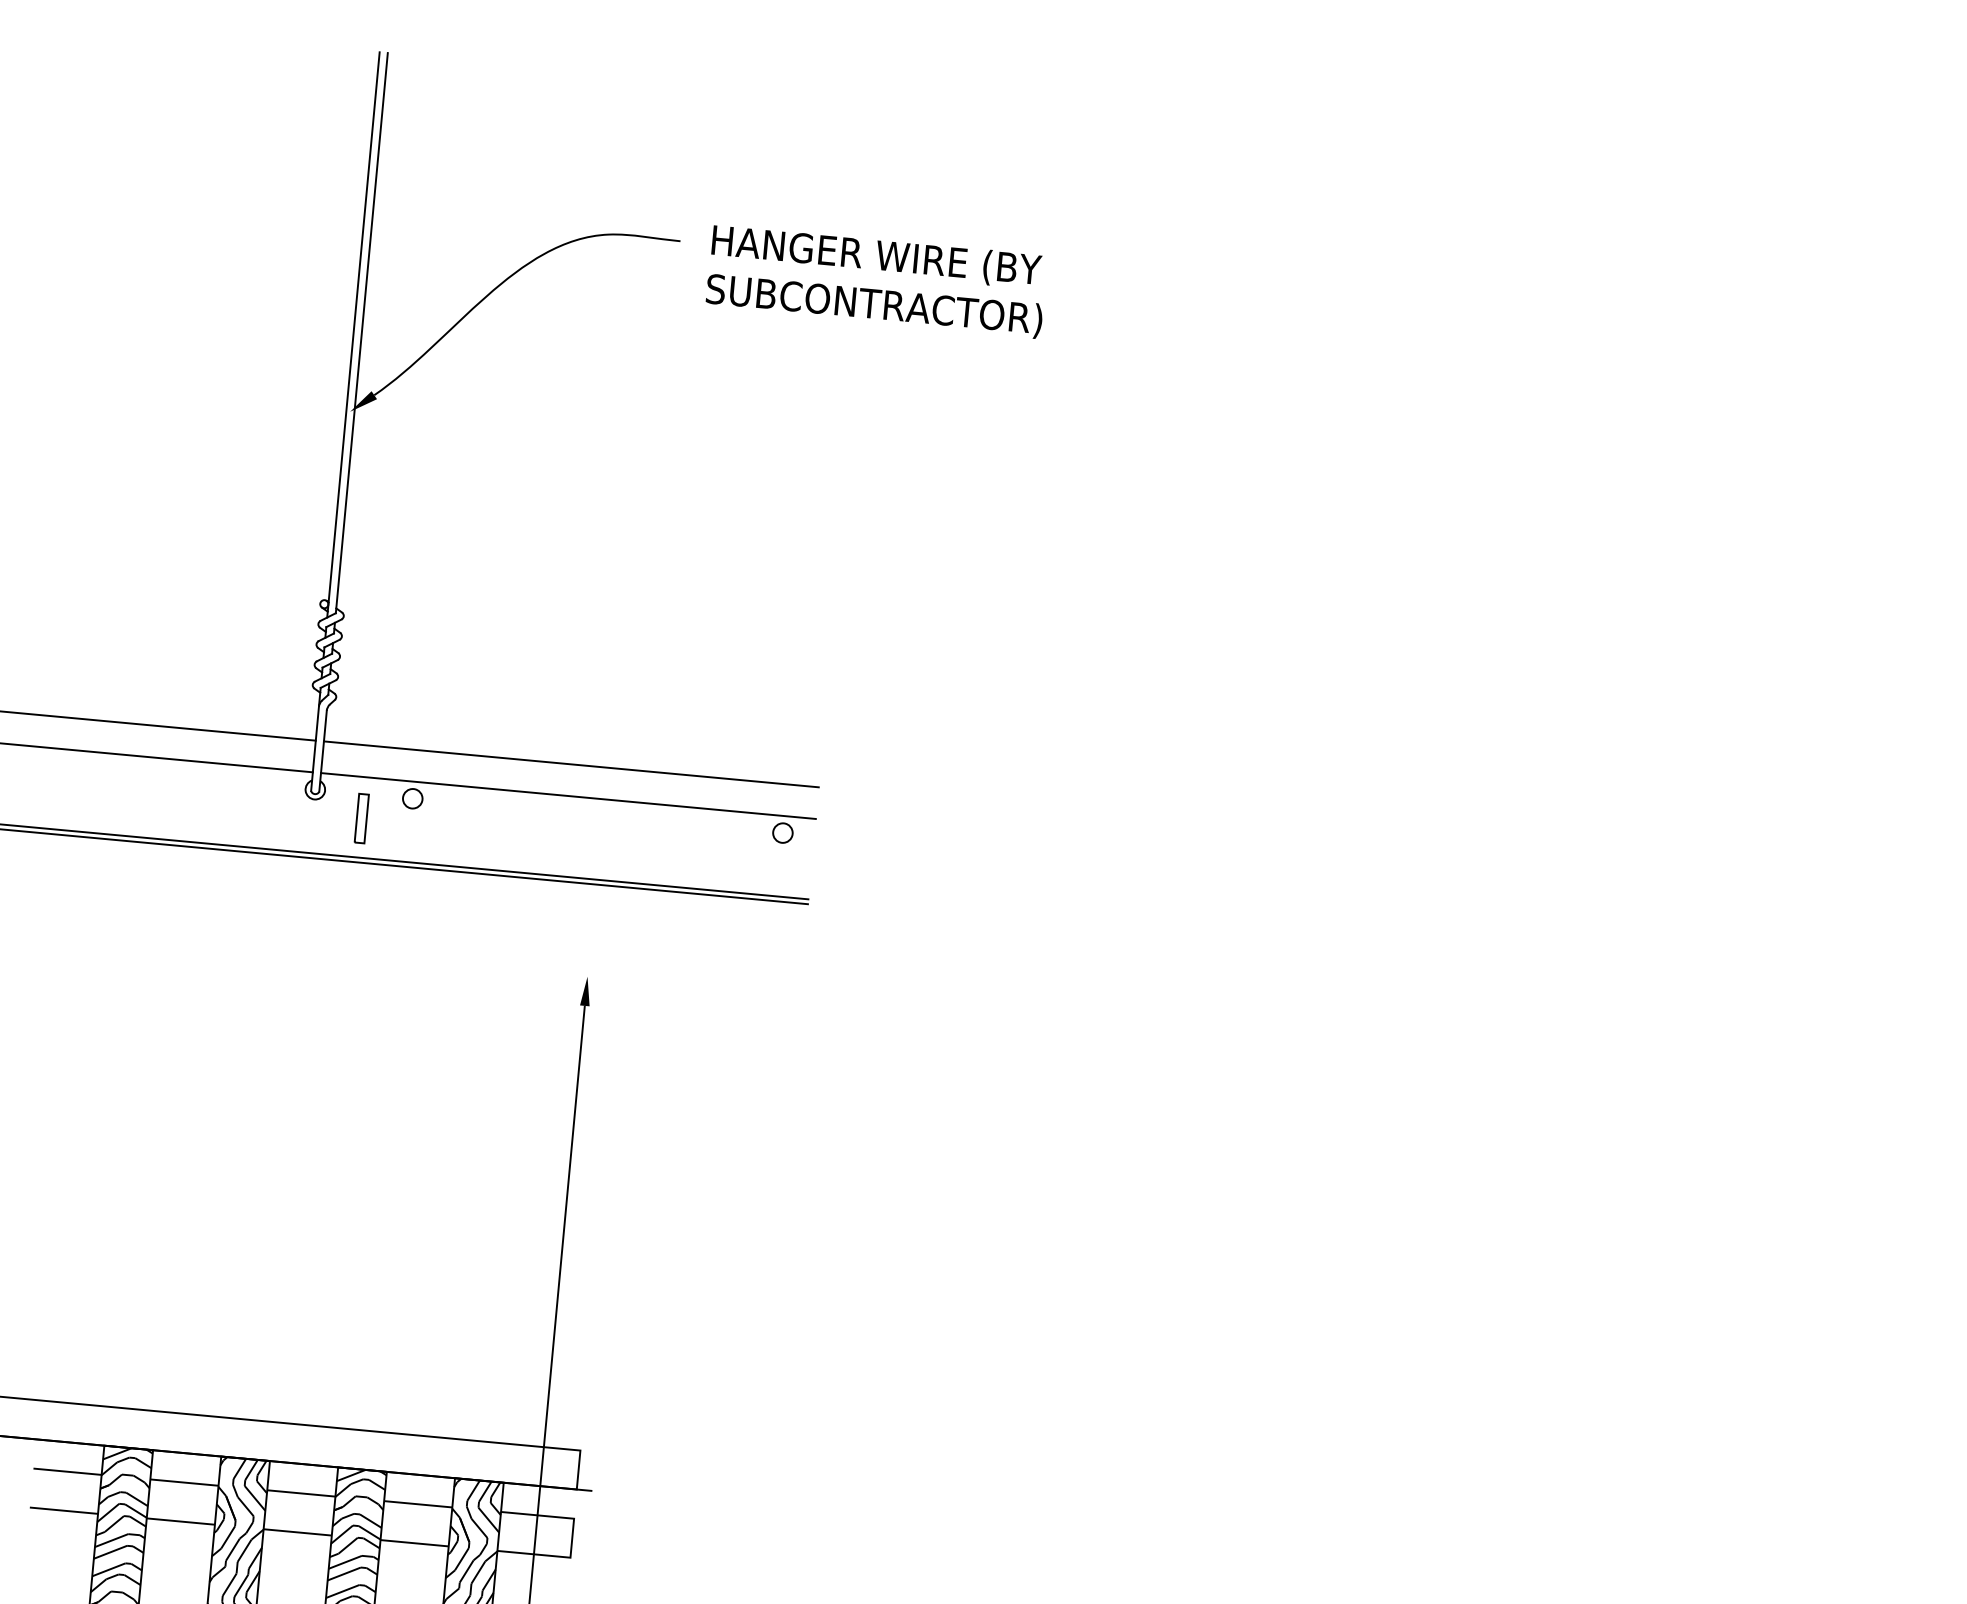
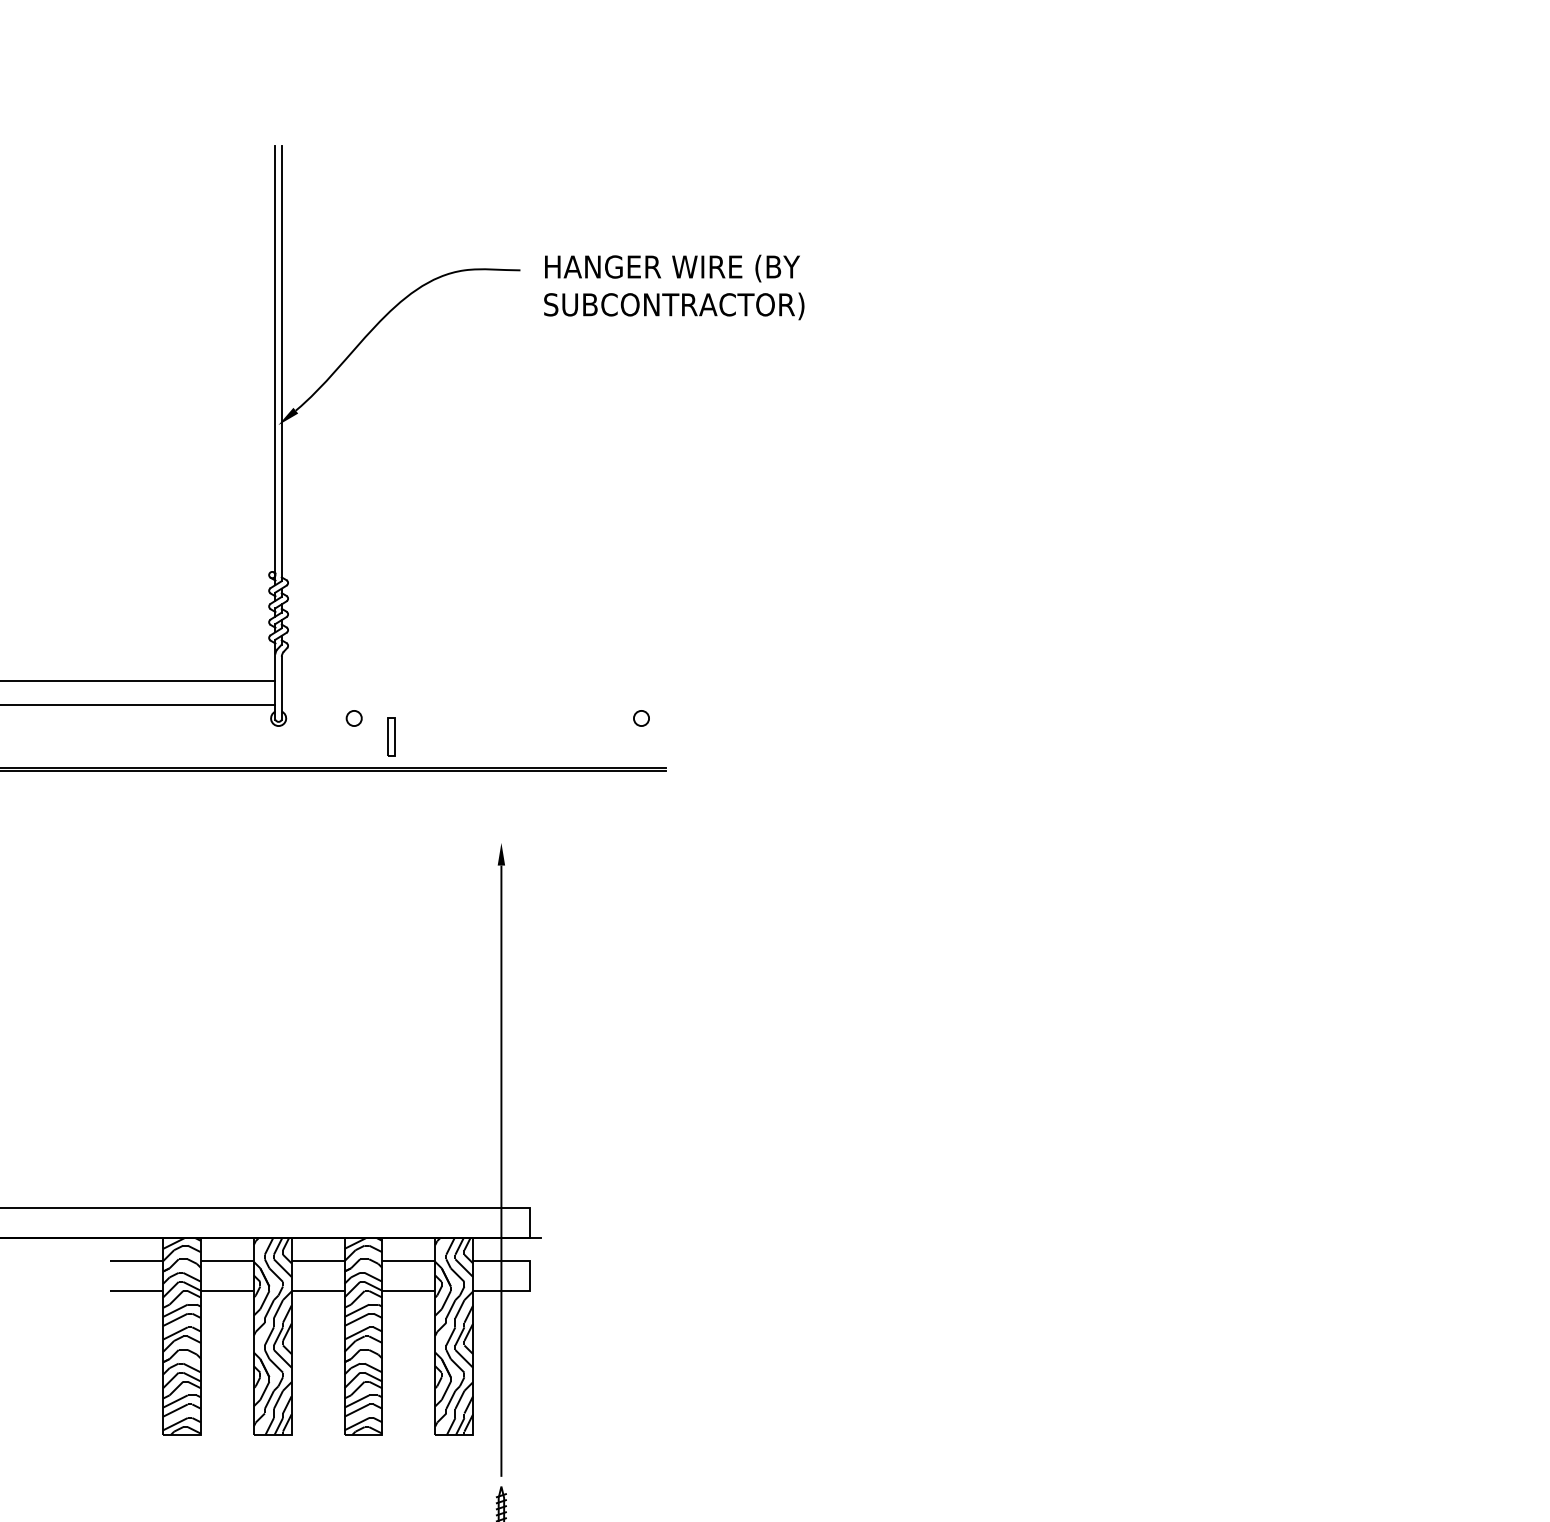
line: (570, 764) -> (473, 680), removed
line: (567, 796) -> (473, 705), removed
part: (361, 817) -> (391, 736), moved

